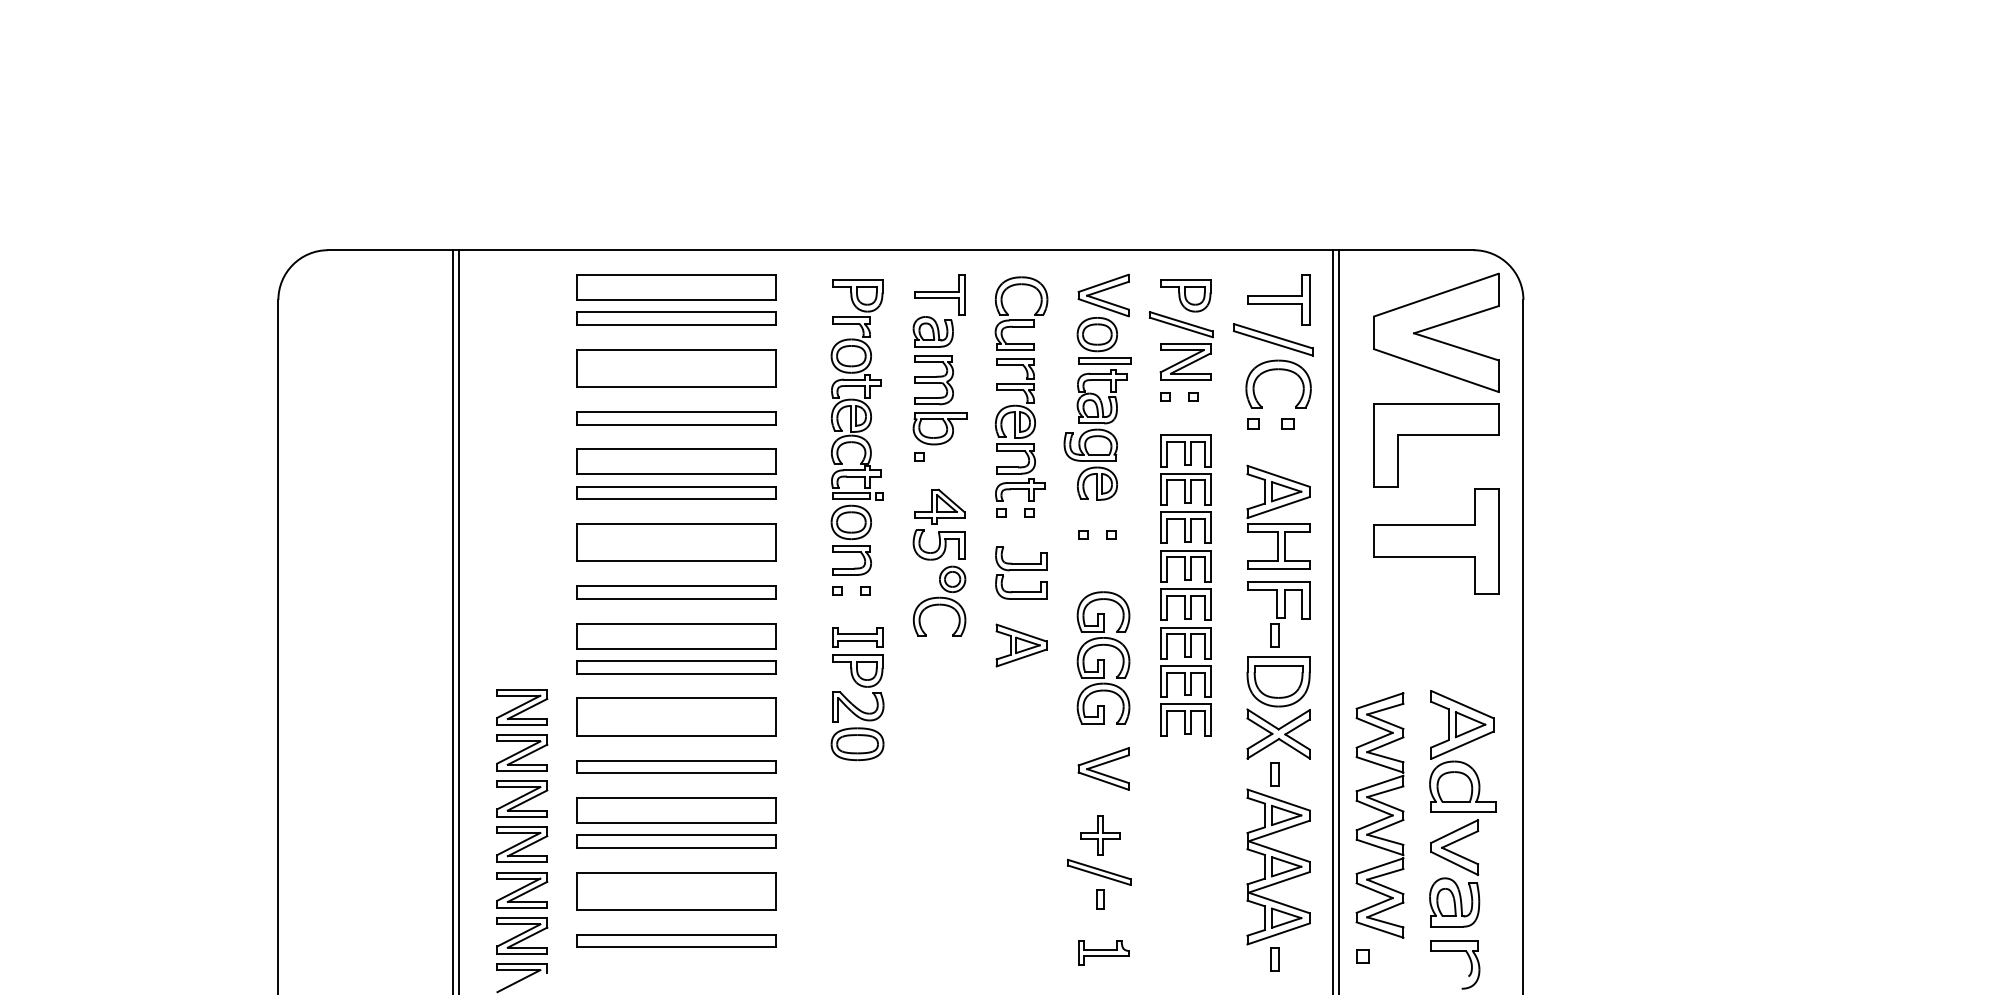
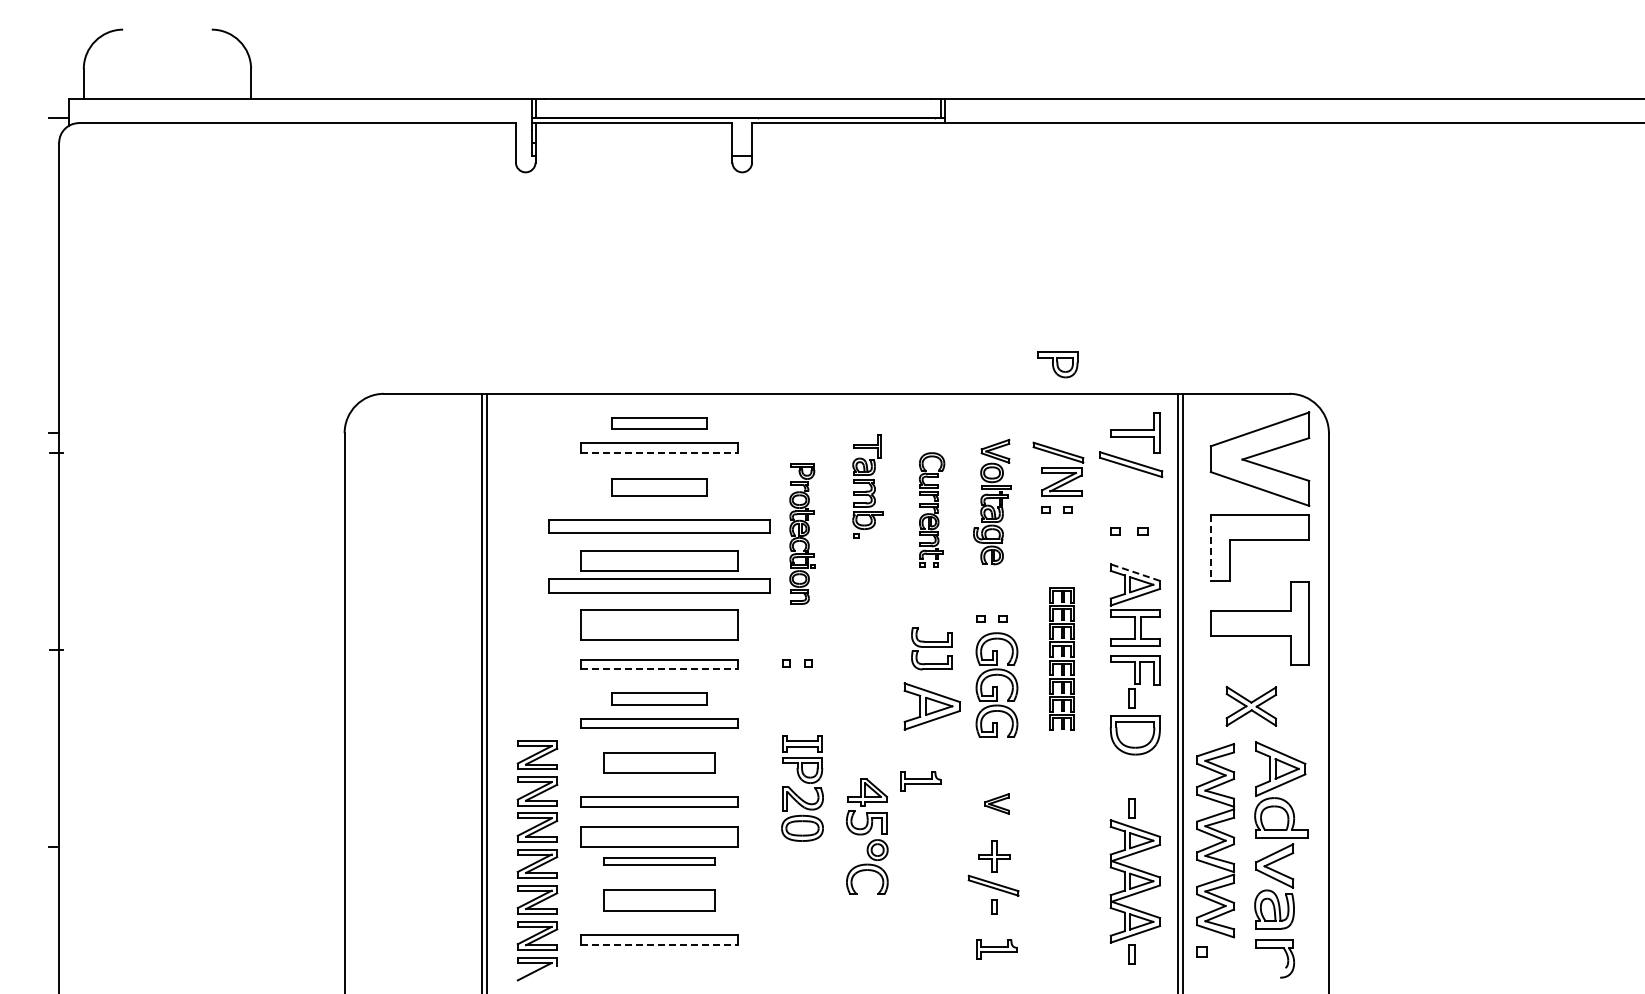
part: (676, 287) -> (659, 423), size x0.6
part: (1185, 295) -> (1057, 364), moved
line: (676, 324) -> (659, 452), solid -> dashed
part: (939, 367) -> (867, 486), size x0.7
part: (676, 368) -> (659, 487), size x0.6
part: (1283, 371) -> (1139, 489), removed
part: (1096, 386) -> (991, 501), size x0.7
part: (1020, 396) -> (931, 509), size x0.6
part: (676, 418) -> (659, 526), size x1.4
part: (857, 426) -> (802, 533), size x0.6
line: (1373, 444) -> (1210, 547), solid -> dashed
line: (1278, 476) -> (1135, 572), solid -> dashed
part: (676, 492) -> (659, 585), size x1.4
part: (939, 562) -> (867, 836), moved
part: (1185, 584) -> (1061, 658), size x0.6
line: (676, 598) -> (659, 669), solid -> dashed
part: (676, 635) -> (659, 698), size x0.6
part: (1020, 644) -> (931, 705), size x1.4
part: (1102, 657) -> (996, 684), moved
part: (857, 693) -> (802, 788), moved
part: (676, 716) -> (659, 762), size x0.7
part: (1278, 732) -> (1251, 705), moved
part: (1006, 740) -> (920, 781), added
part: (1102, 768) -> (996, 803), size x0.6
part: (676, 840) -> (659, 860), size x0.7
part: (676, 891) -> (659, 900), size x0.7
line: (676, 948) -> (659, 945), solid -> dashed

